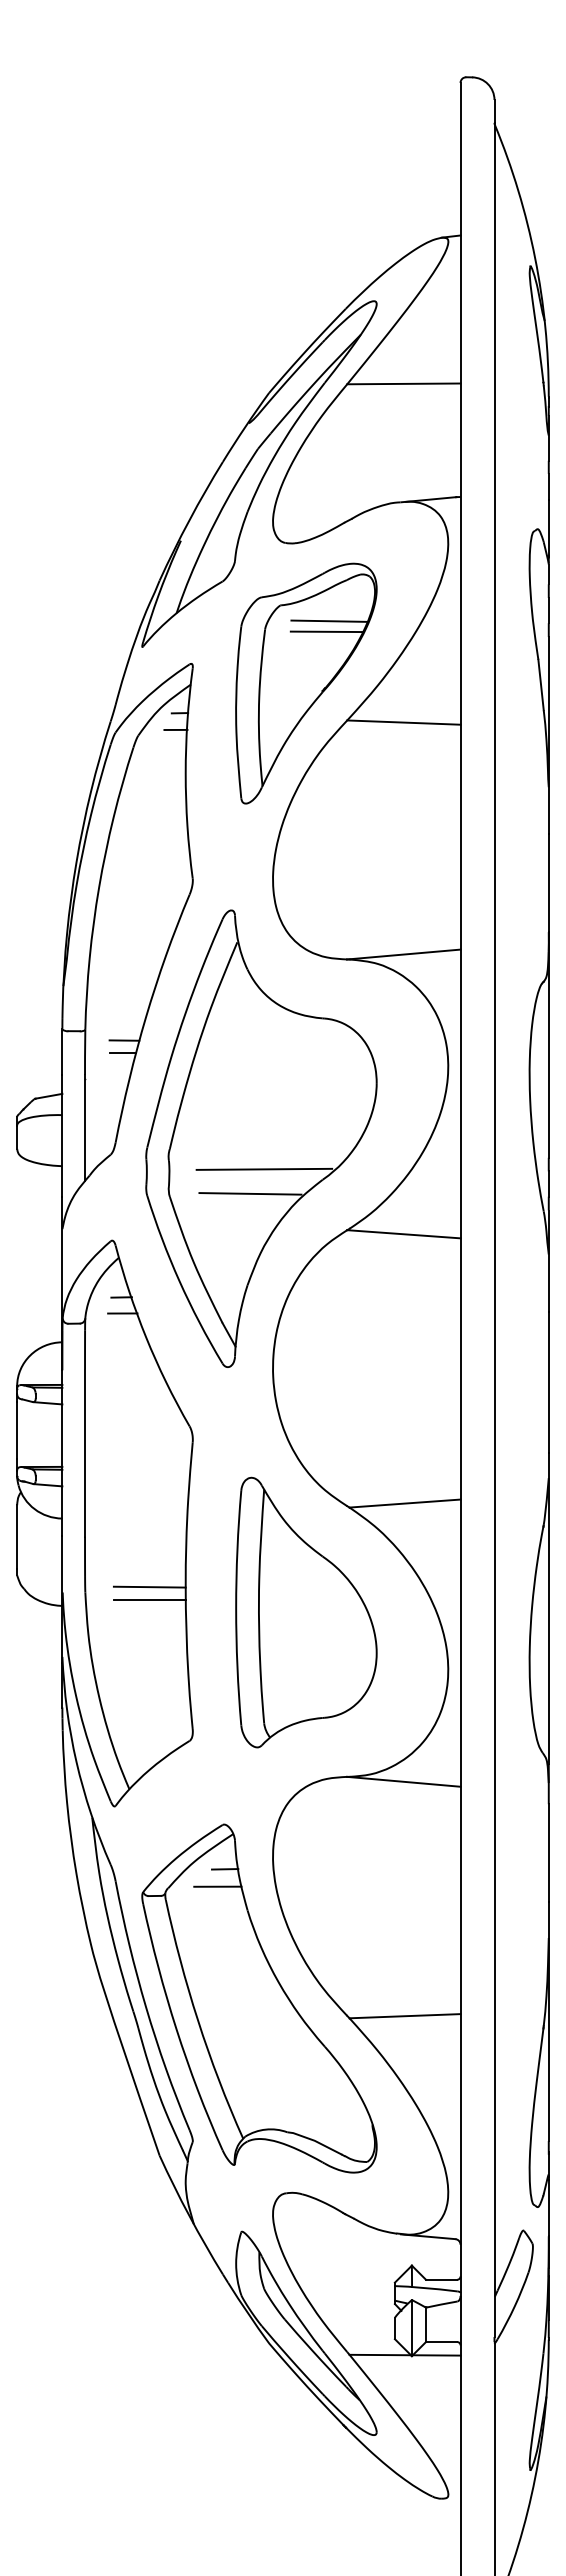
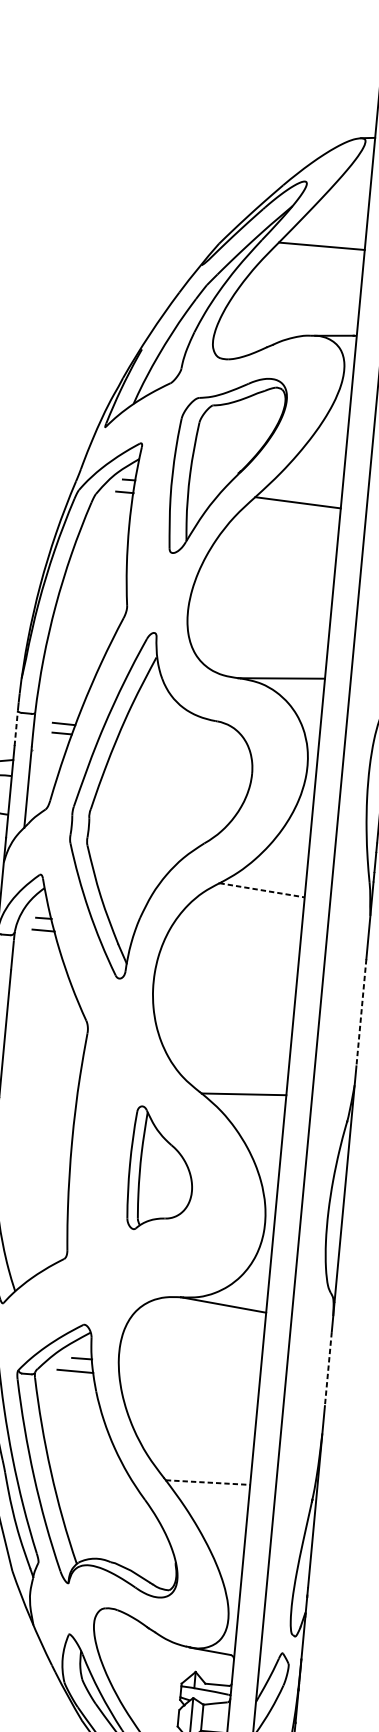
line: (329, 620) -> (248, 420), removed
line: (326, 631) -> (245, 428), removed
line: (62, 1051) -> (16, 727), solid -> dashed
line: (264, 1168) -> (161, 830), removed
line: (250, 1193) -> (148, 848), removed
line: (403, 1234) -> (261, 890), solid -> dashed
line: (548, 1382) -> (361, 1012), solid -> dashed
line: (149, 1586) -> (44, 1139), removed
line: (149, 1599) -> (43, 1149), removed
part: (306, 1612) -> (161, 1169), size x0.6
line: (548, 1853) -> (328, 1369), solid -> dashed
line: (405, 2016) -> (208, 1482), solid -> dashed

